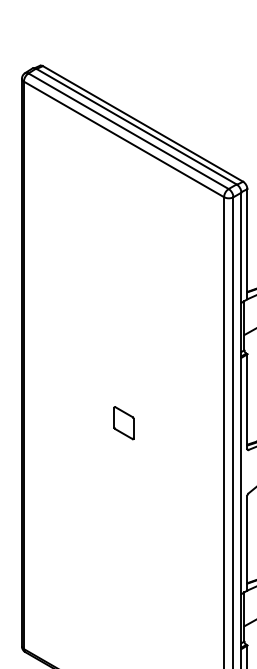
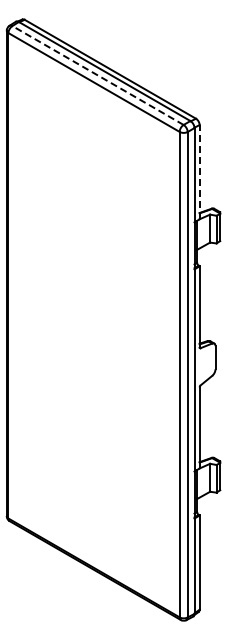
line: (129, 131) -> (98, 75), solid -> dashed
line: (247, 243) -> (199, 171), solid -> dashed
part: (124, 422) -> (94, 324), removed

